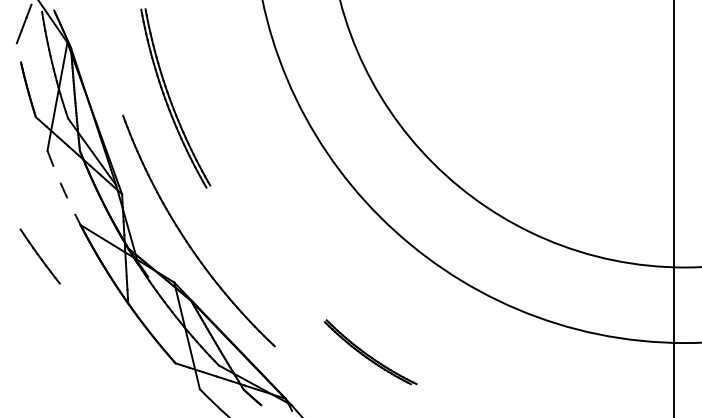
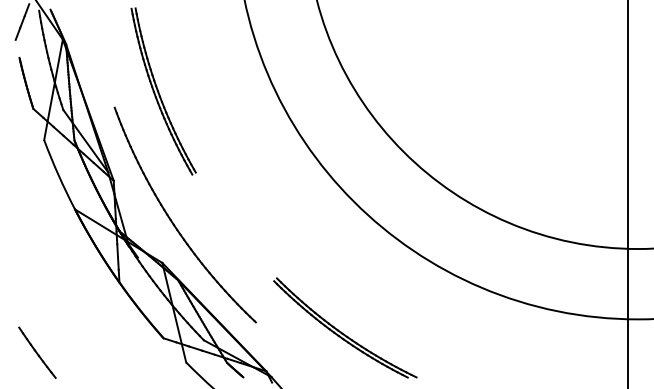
arc: (62, 188) -> (58, 175), dashed -> solid
line: (40, 256) -> (37, 352), moved
part: (370, 351) -> (345, 327), size x1.67

